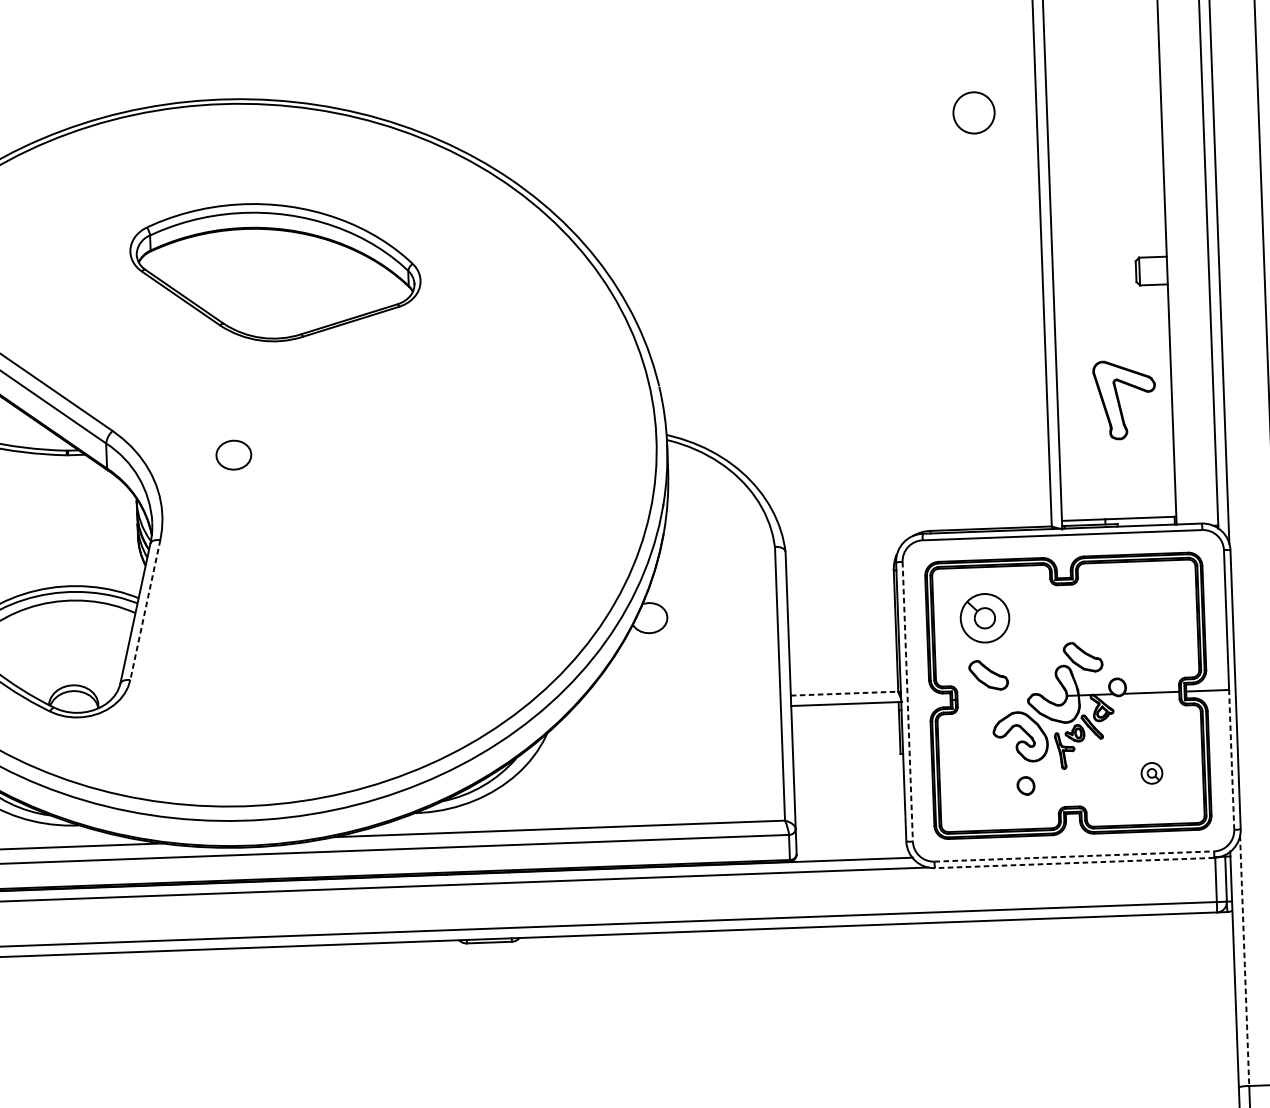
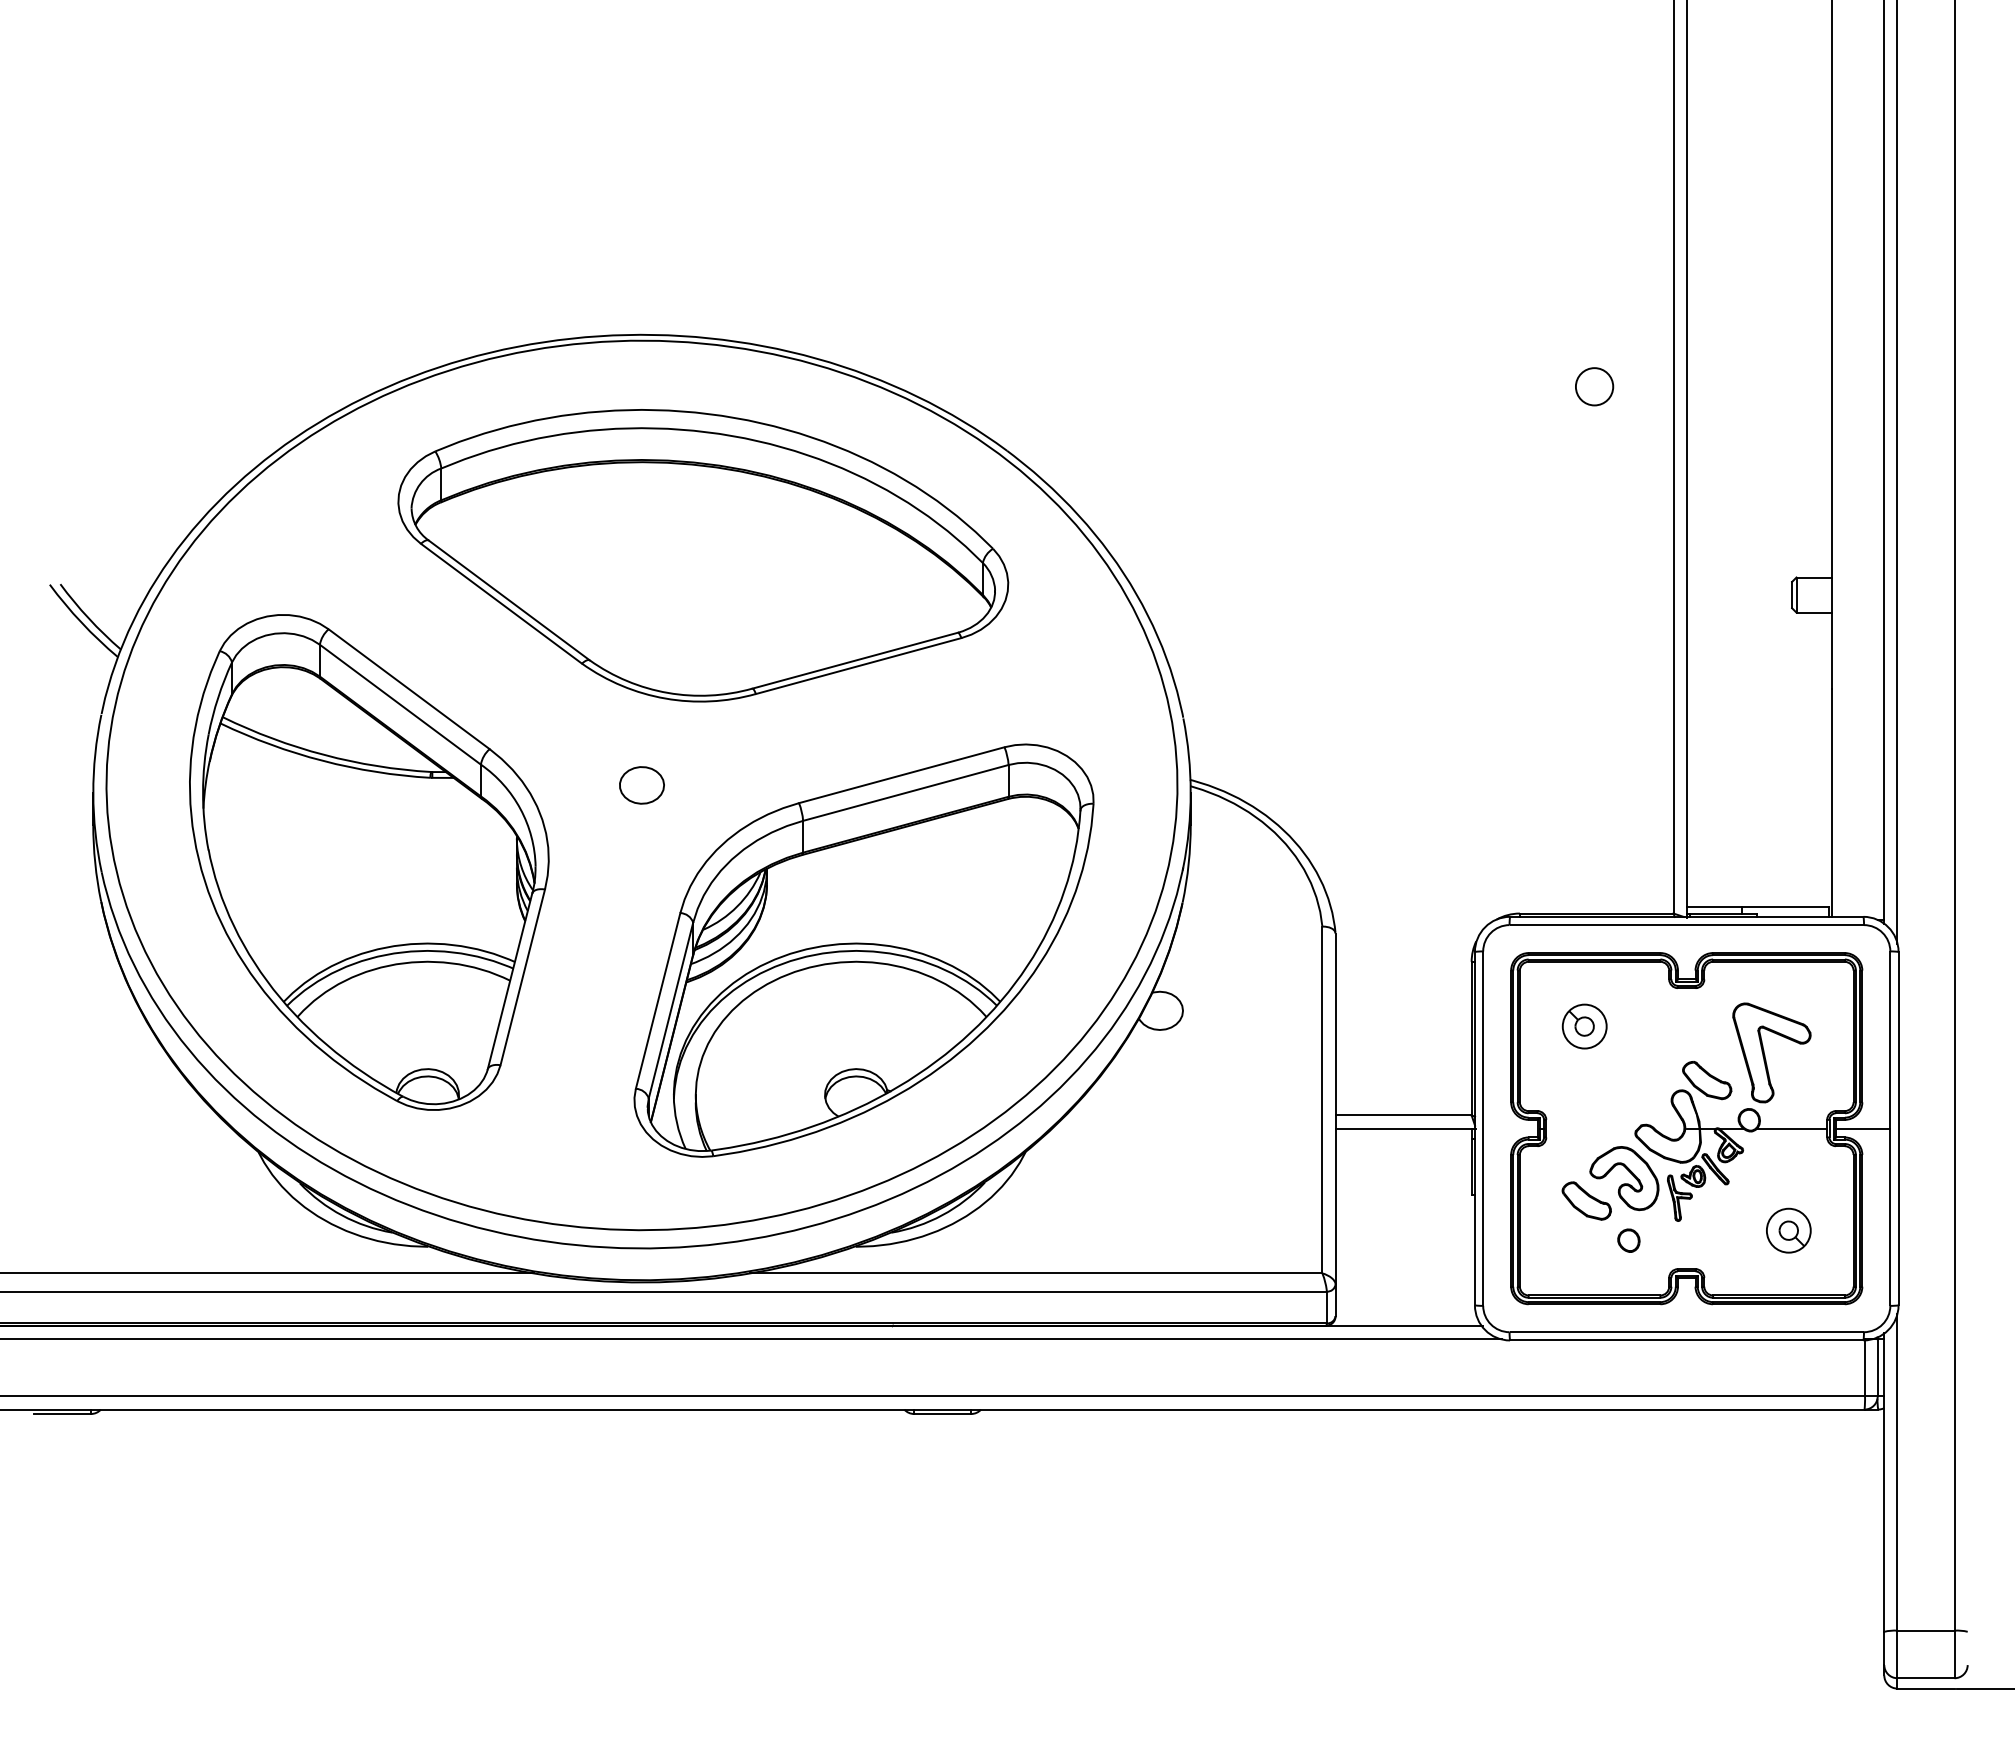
circle: (974, 112) -> (1594, 386), size x0.71
part: (275, 271) -> (703, 555), size x1.67
part: (1119, 401) -> (1765, 1054), moved
part: (413, 579) -> (863, 950), added
line: (145, 610) -> (522, 977), dashed -> solid
part: (984, 618) -> (1584, 1026), size x0.71
part: (988, 674) -> (1586, 1200), moved
line: (845, 693) -> (1404, 1115), dashed -> solid
line: (908, 702) -> (1483, 1129), dashed -> solid
line: (1231, 760) -> (1890, 1217), dashed -> solid
part: (1151, 773) -> (1788, 1230), size x1.67
line: (1074, 856) -> (1687, 1332), dashed -> solid
line: (1074, 863) -> (1686, 1340), dashed -> solid
line: (1244, 961) -> (1897, 1472), dashed -> solid

